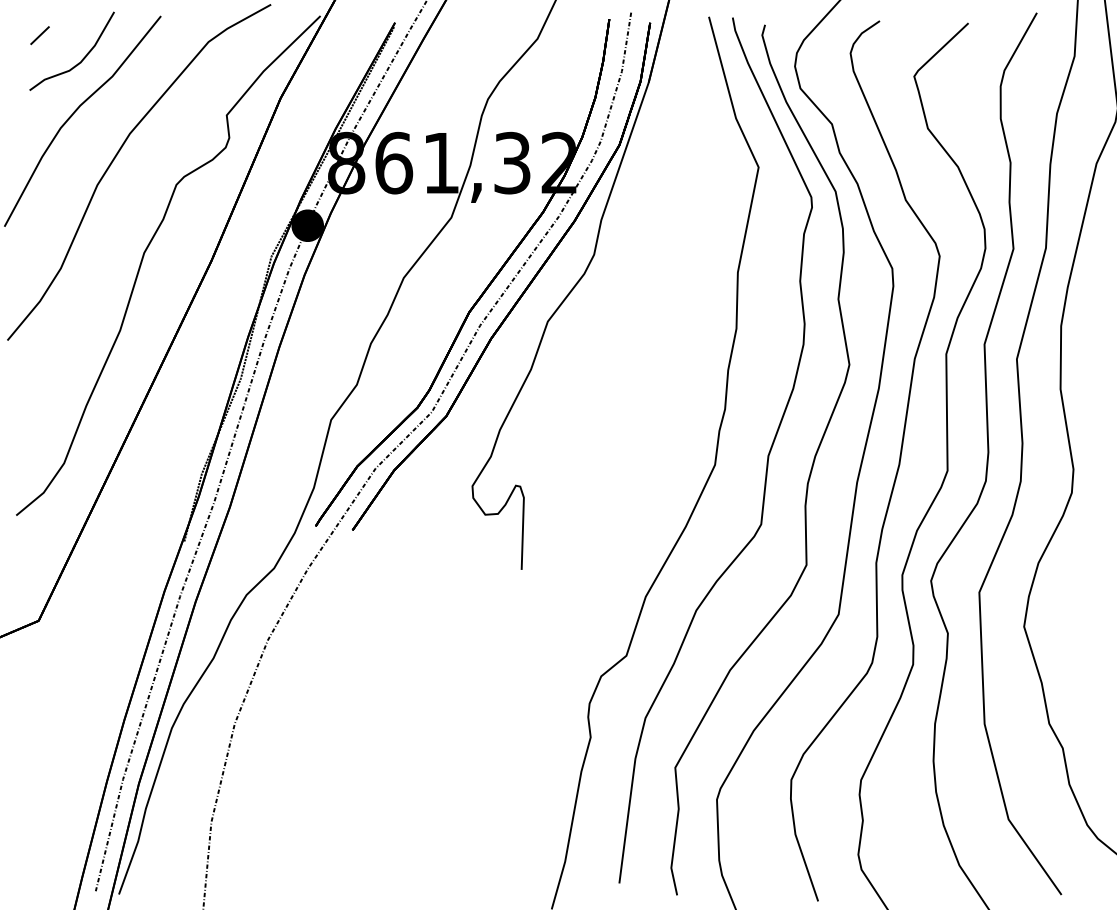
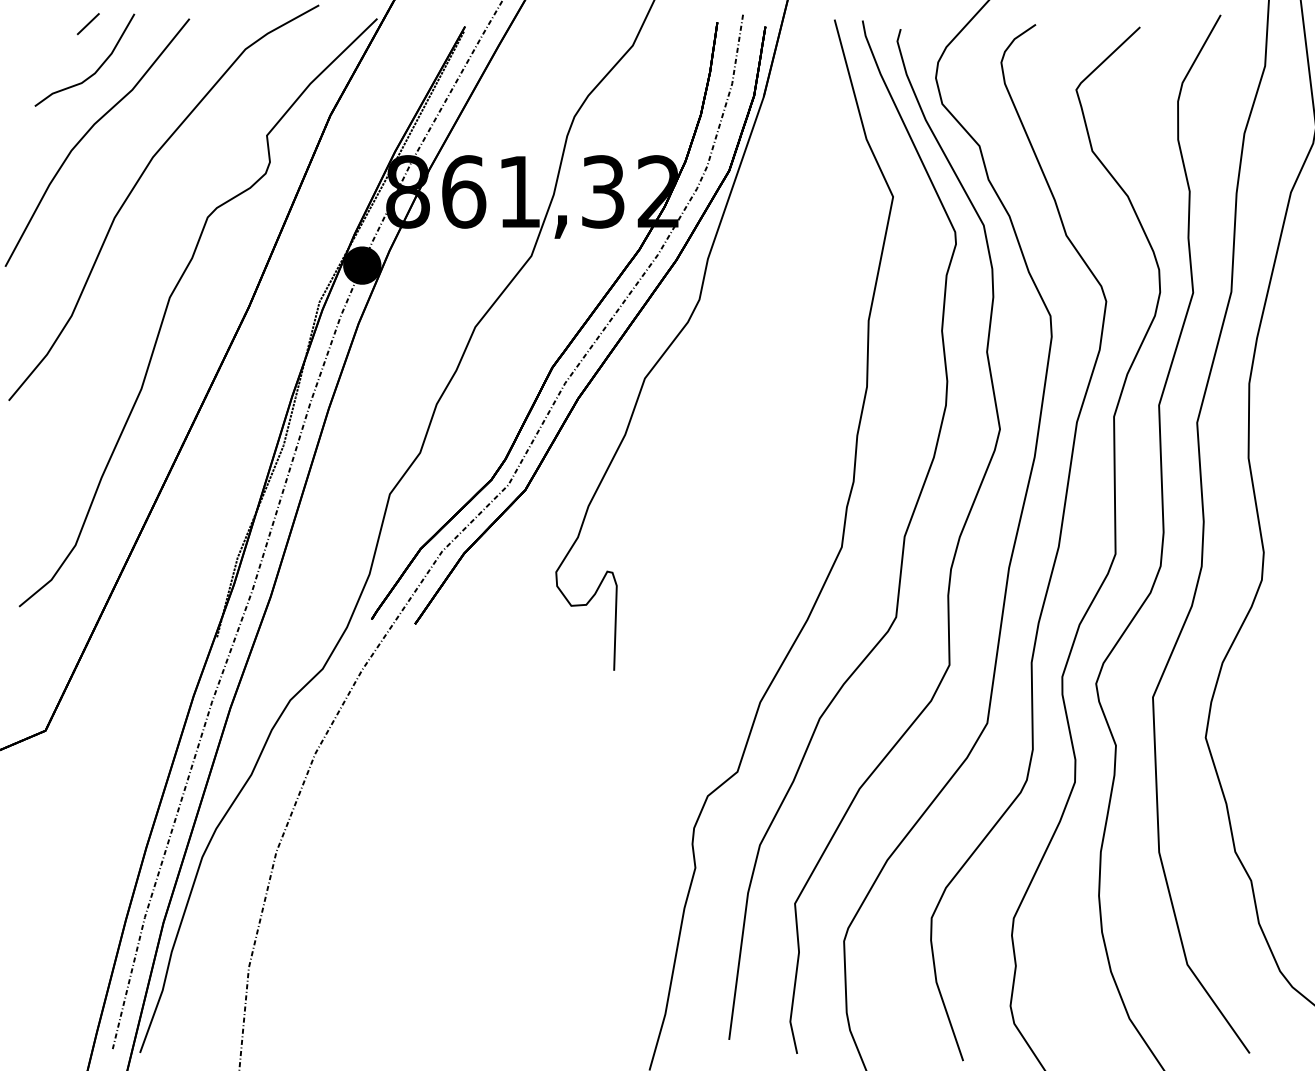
line: (39, 35) -> (87, 23), moved

